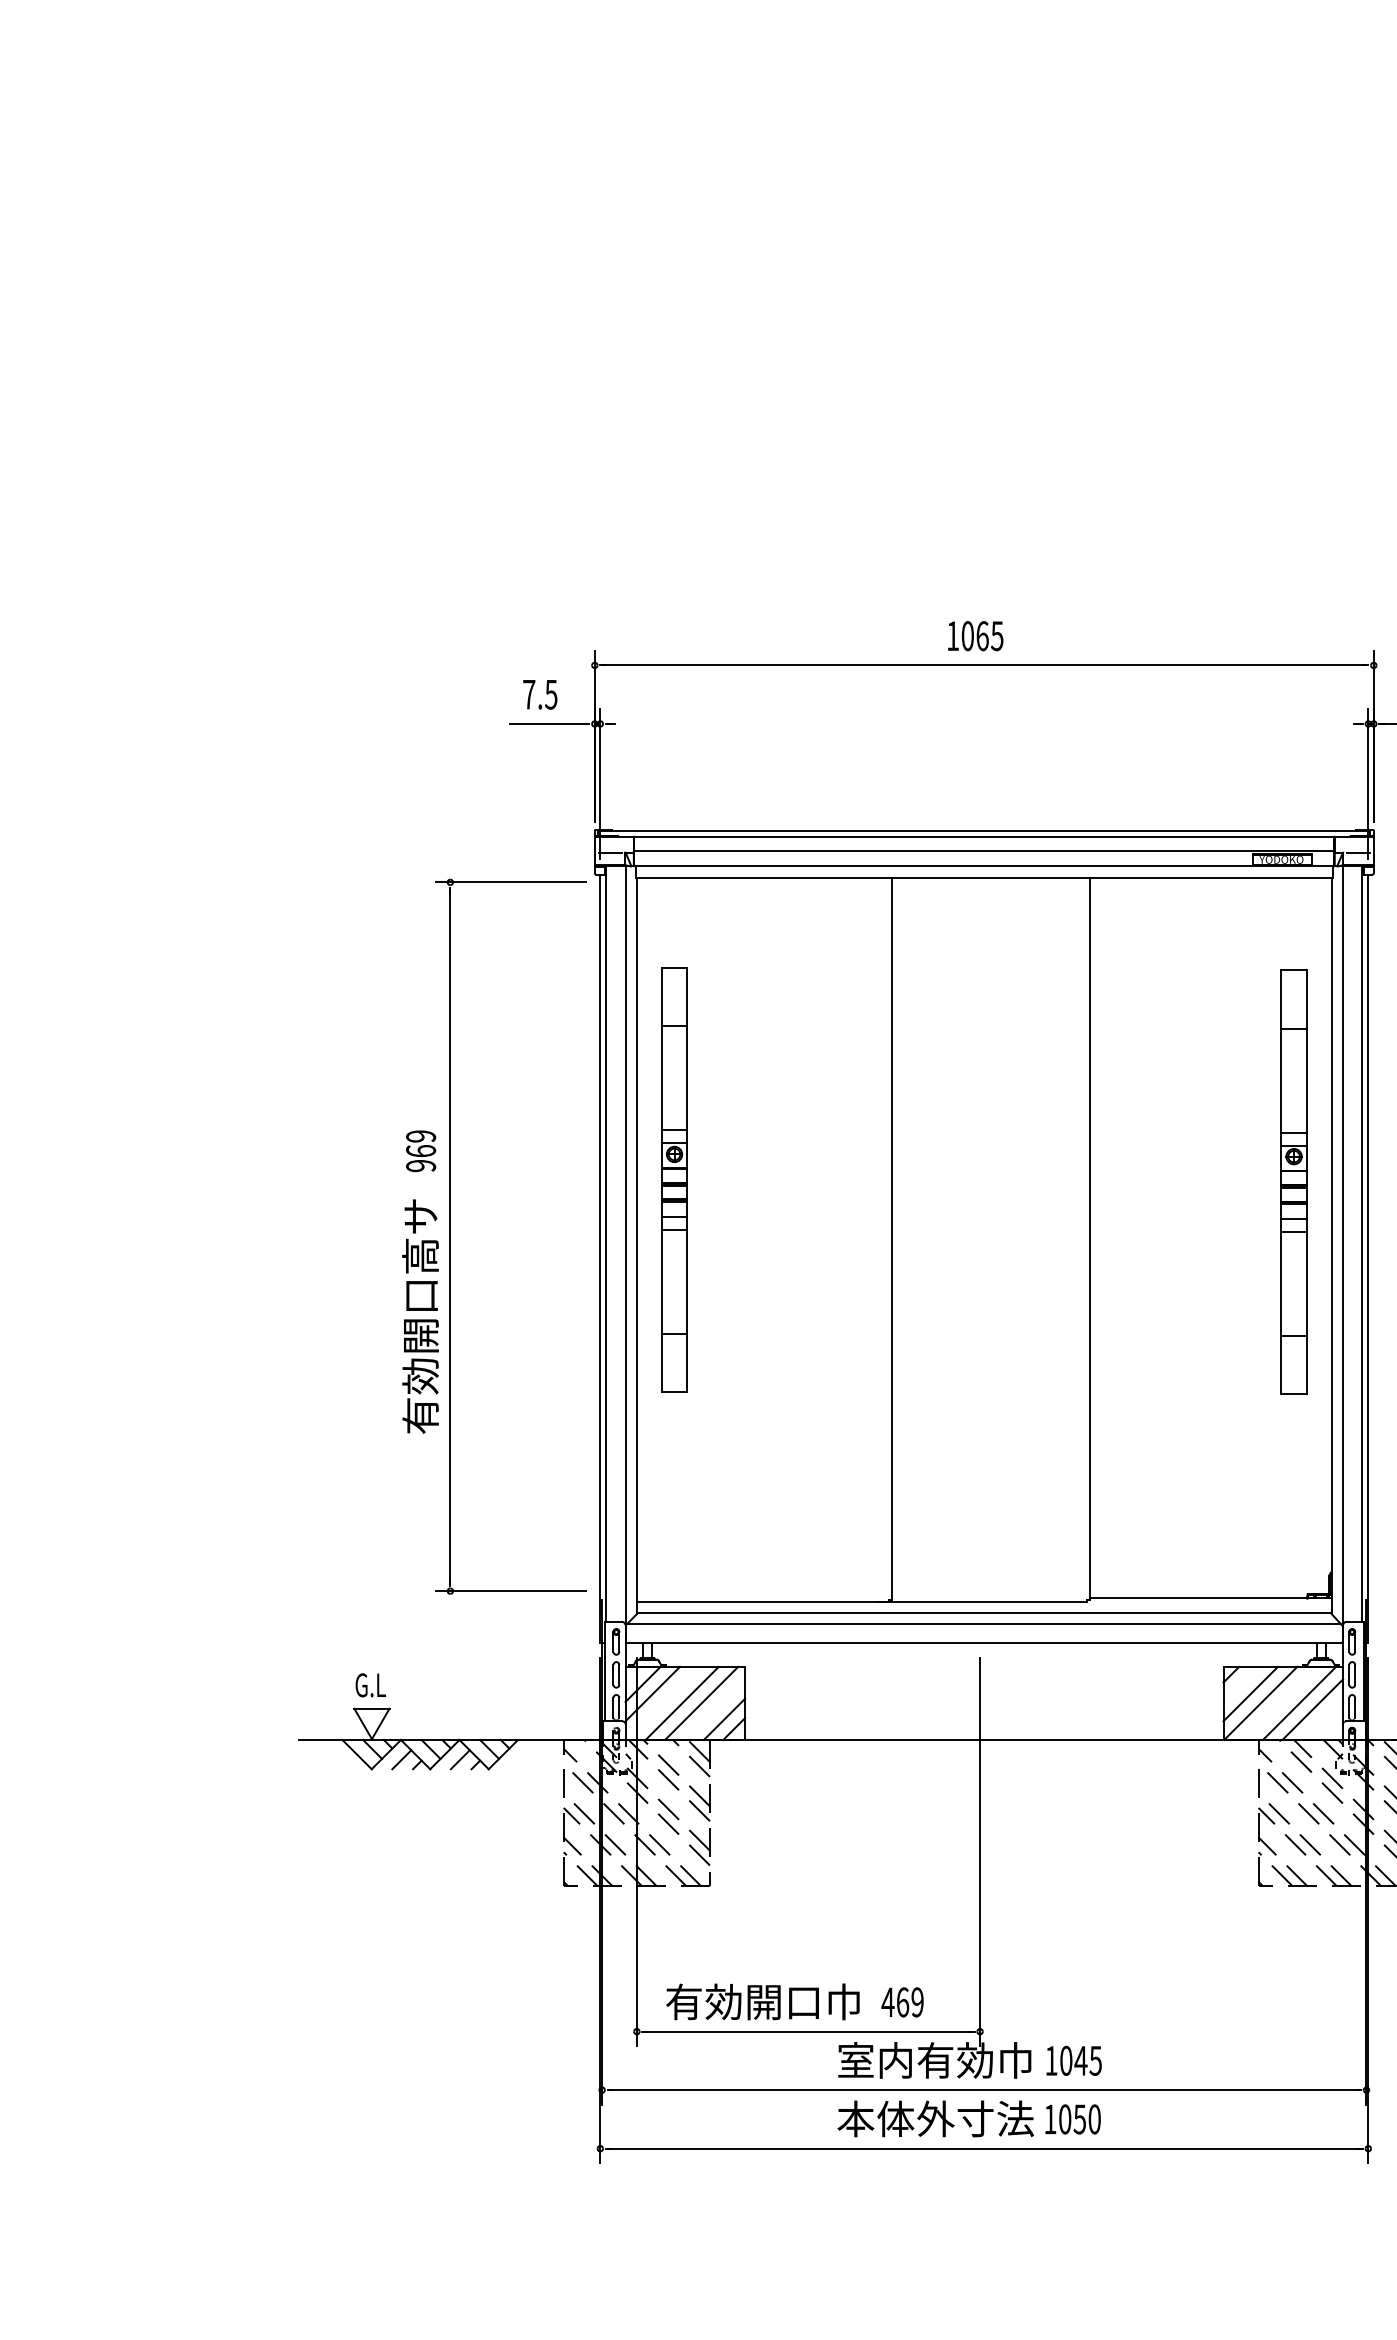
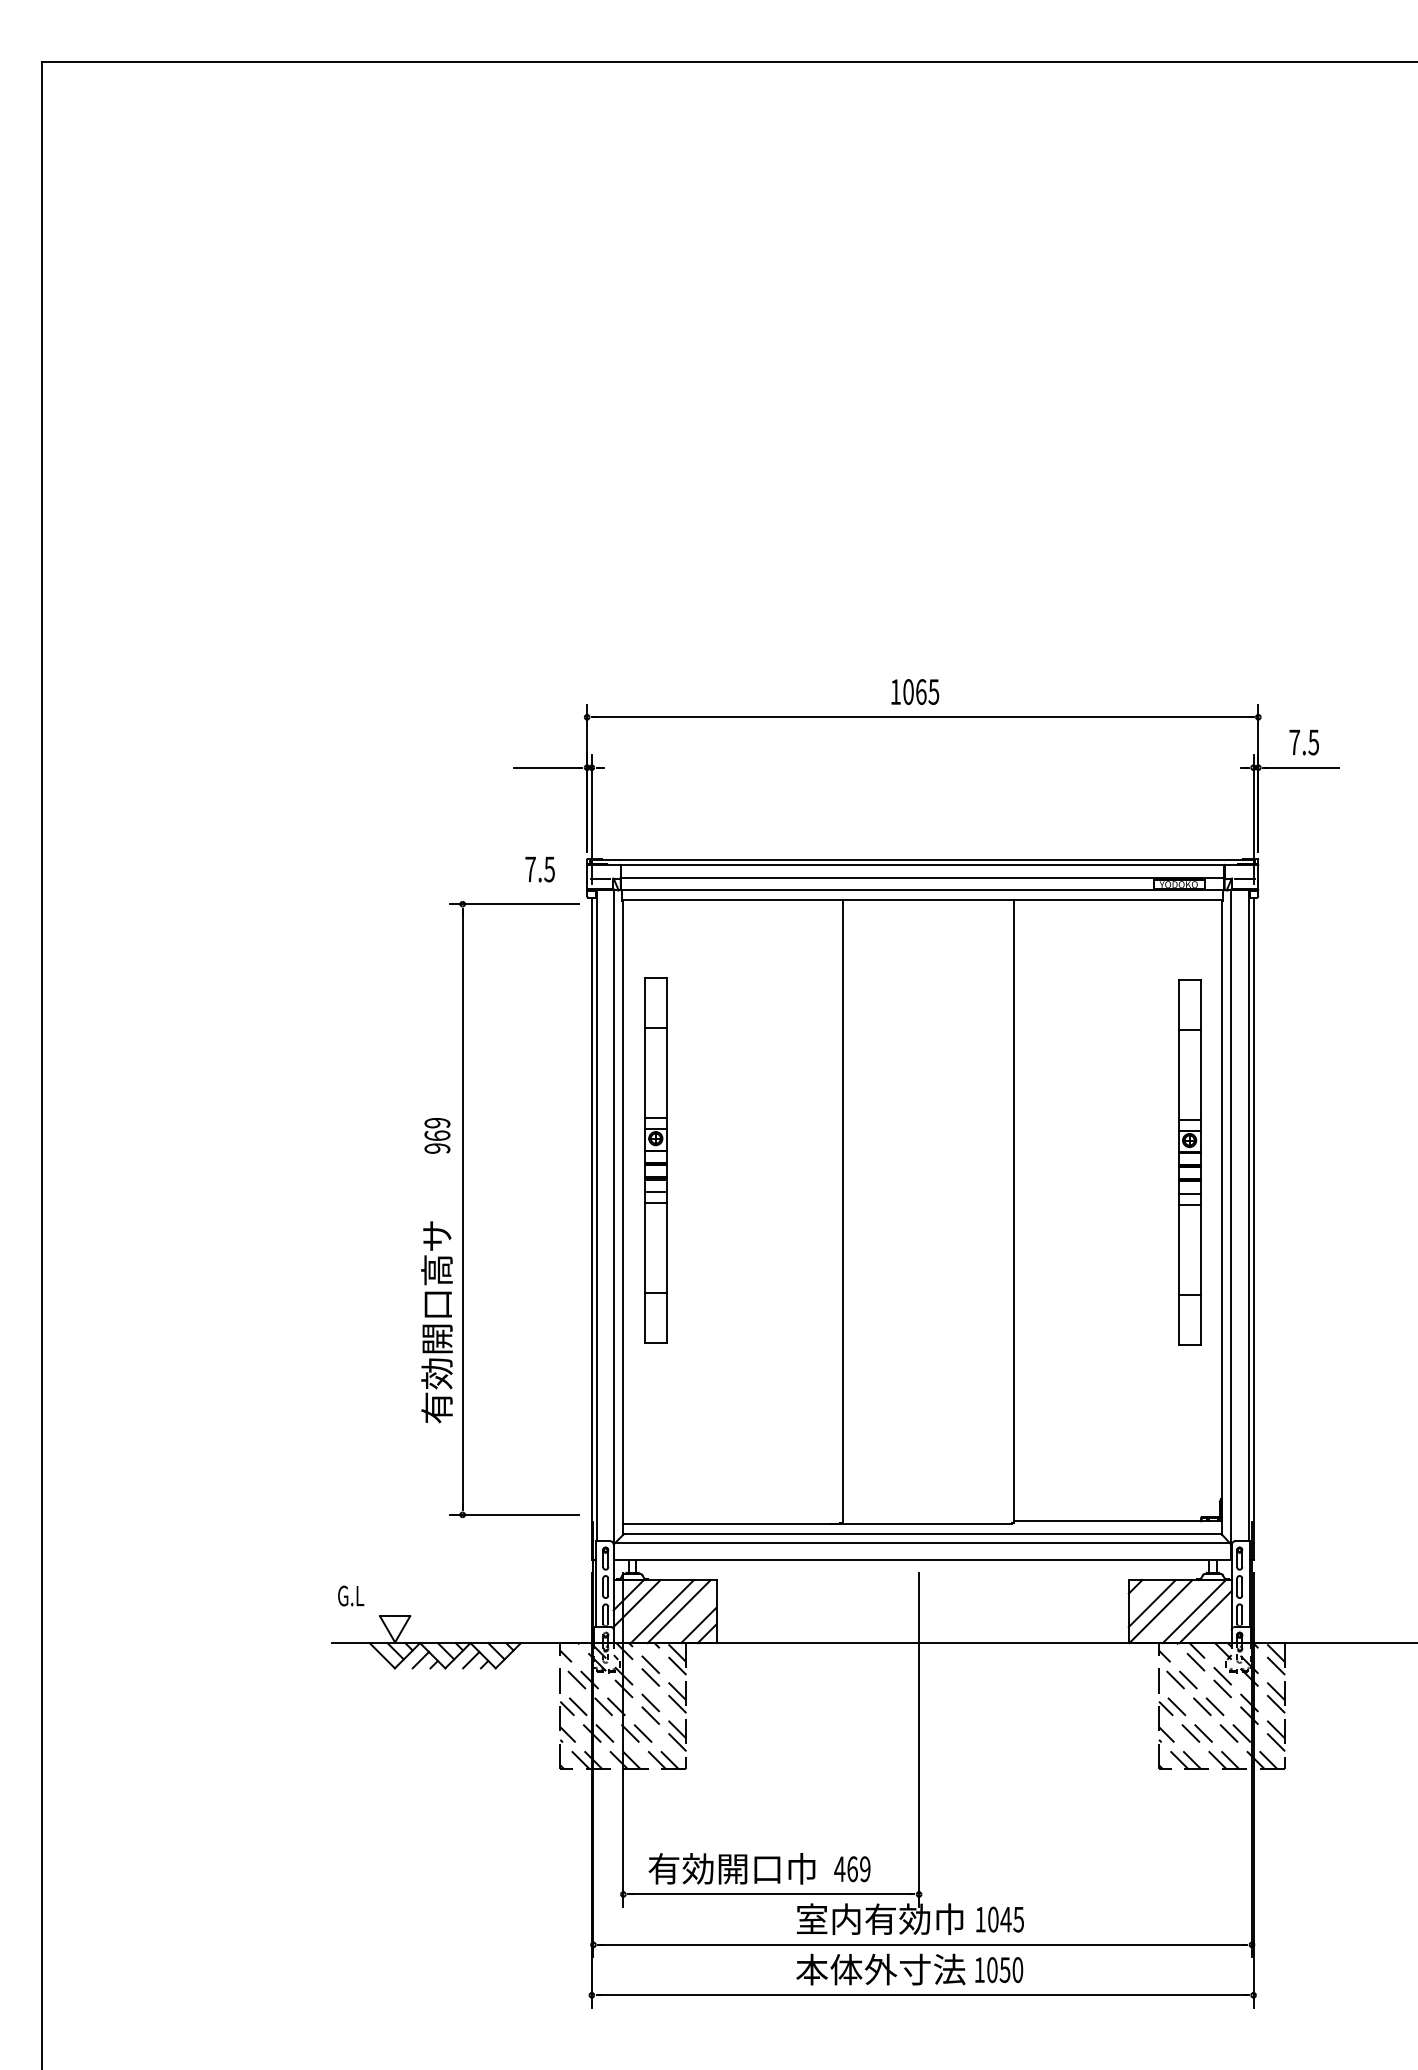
text: (539, 694) -> (539, 869), moved
text: (419, 1316) -> (436, 1322), moved
text: (371, 1684) -> (351, 1595), moved

